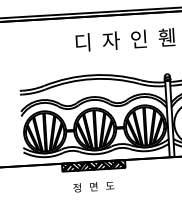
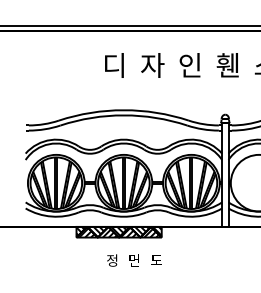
text: (93, 186) -> (134, 260), moved

